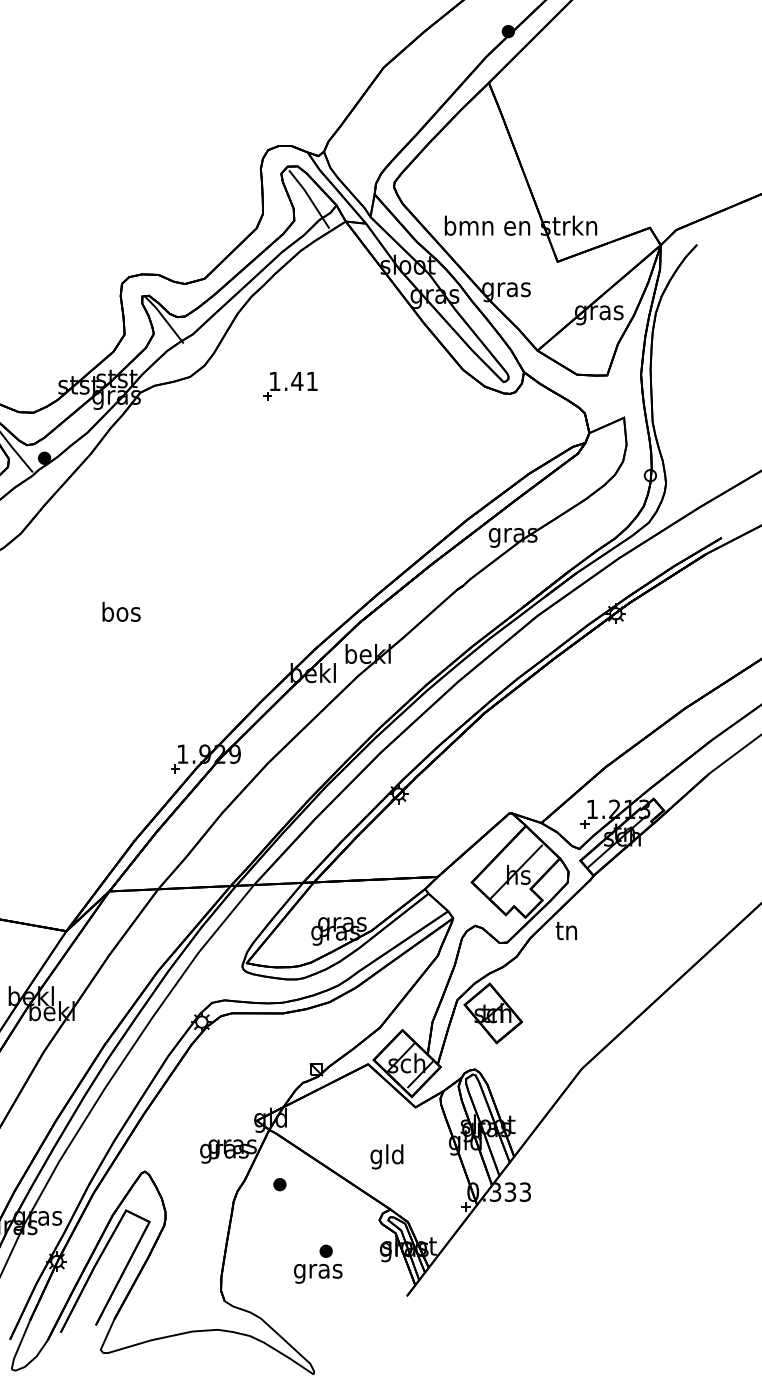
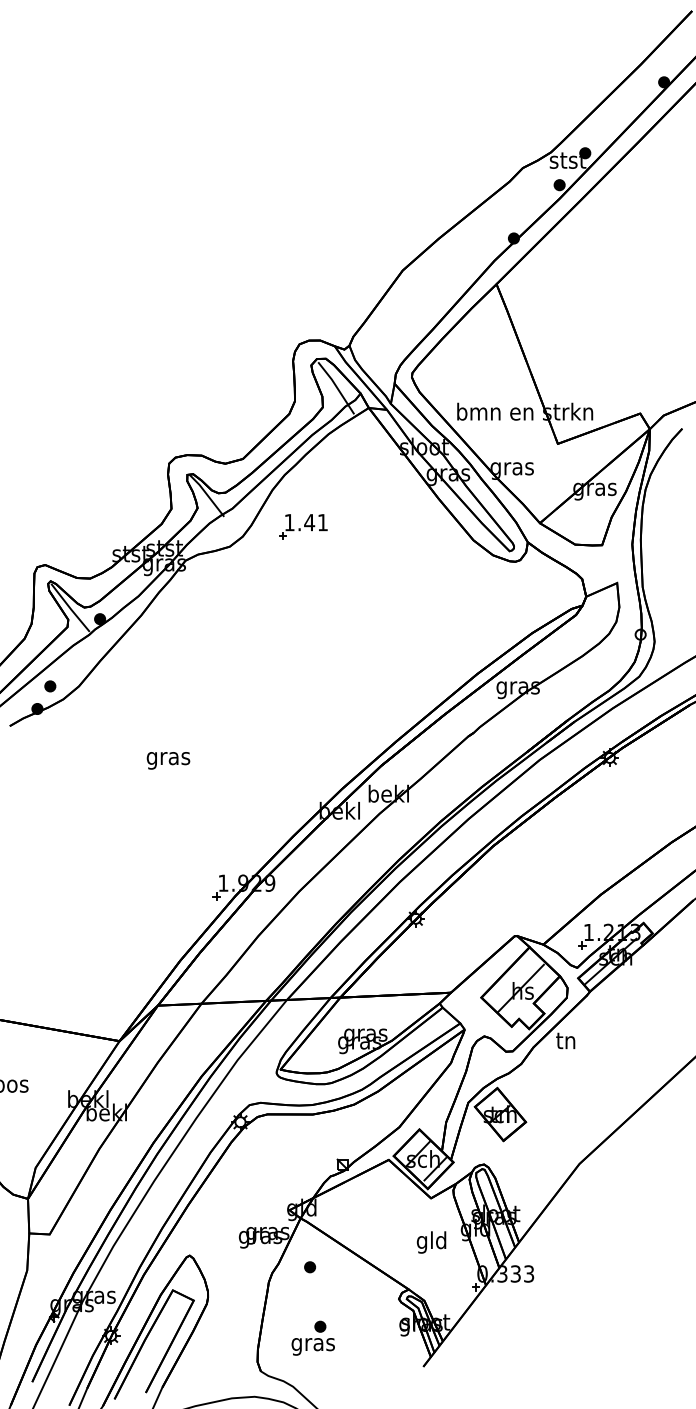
part: (290, 385) -> (303, 526), moved
text: (121, 614) -> (168, 758), bos -> gras
text: (386, 1156) -> (431, 1242), moved
part: (317, 1263) -> (312, 1337), moved

